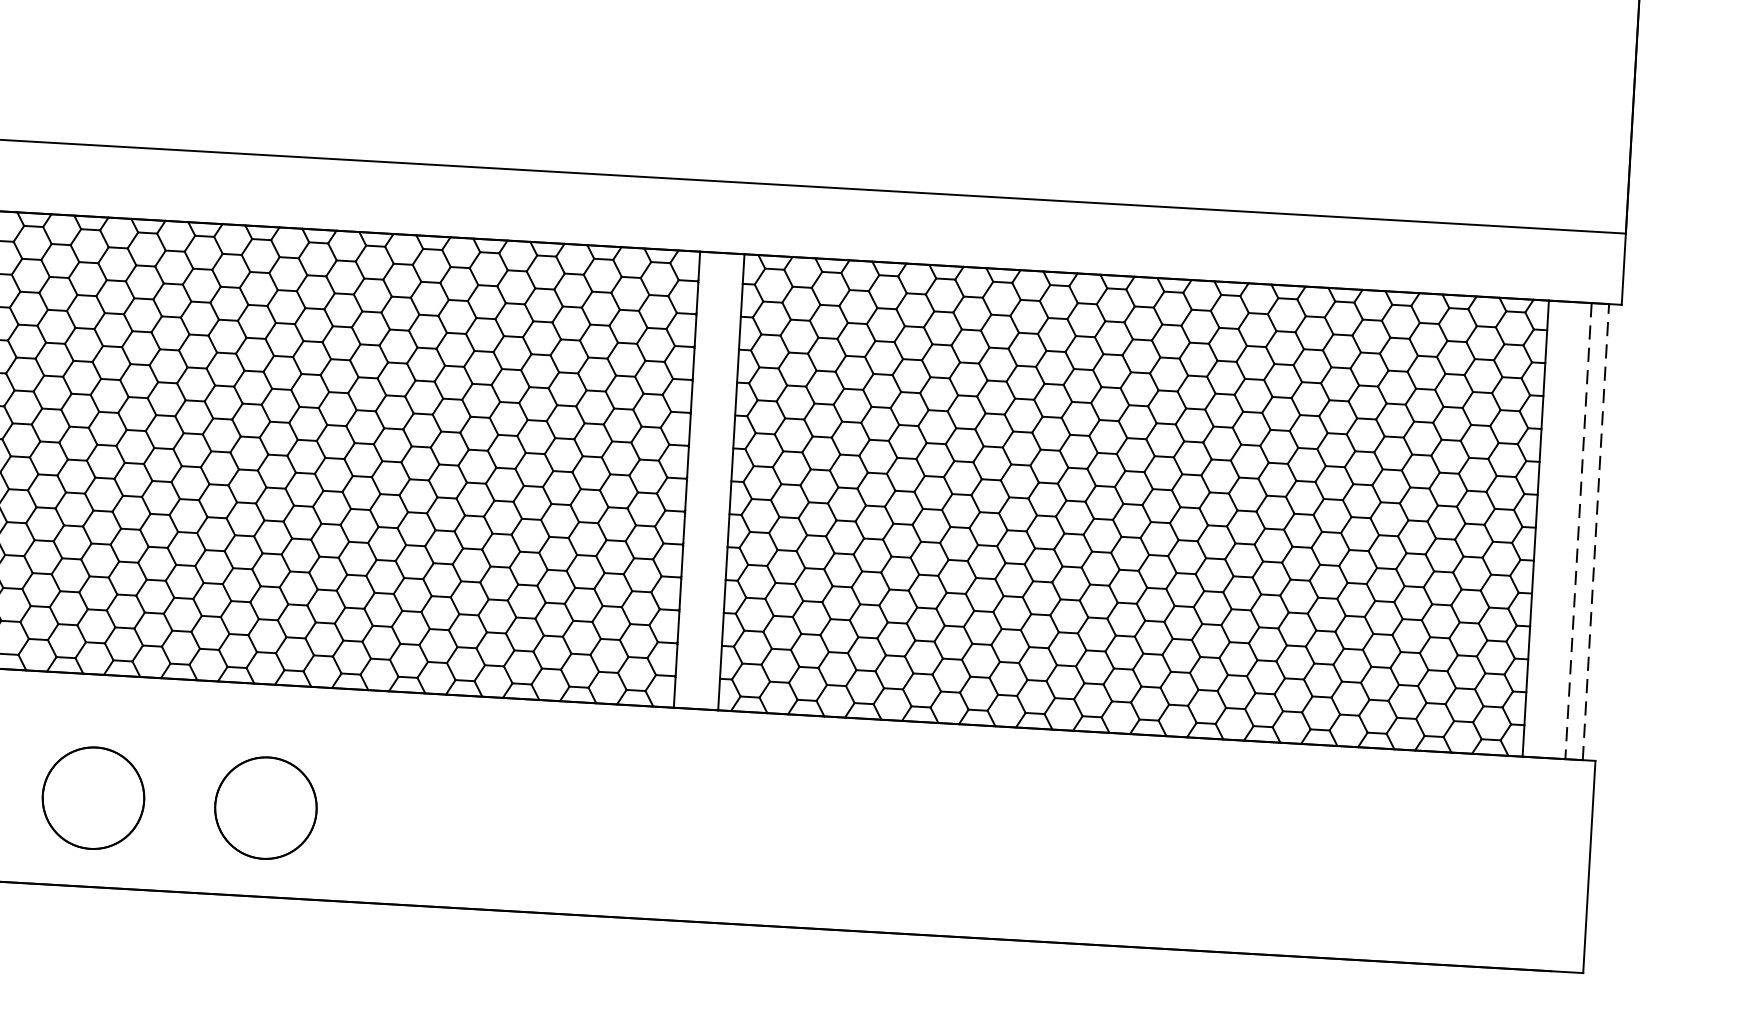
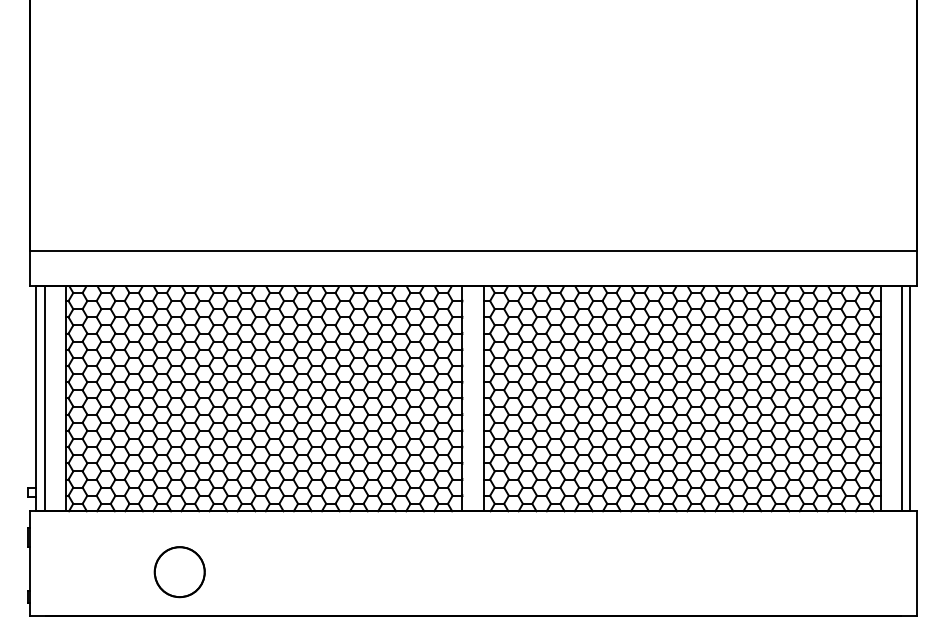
line: (1596, 531) -> (910, 398), dashed -> solid
line: (1577, 532) -> (901, 399), dashed -> solid
part: (265, 808) -> (264, 572), removed

